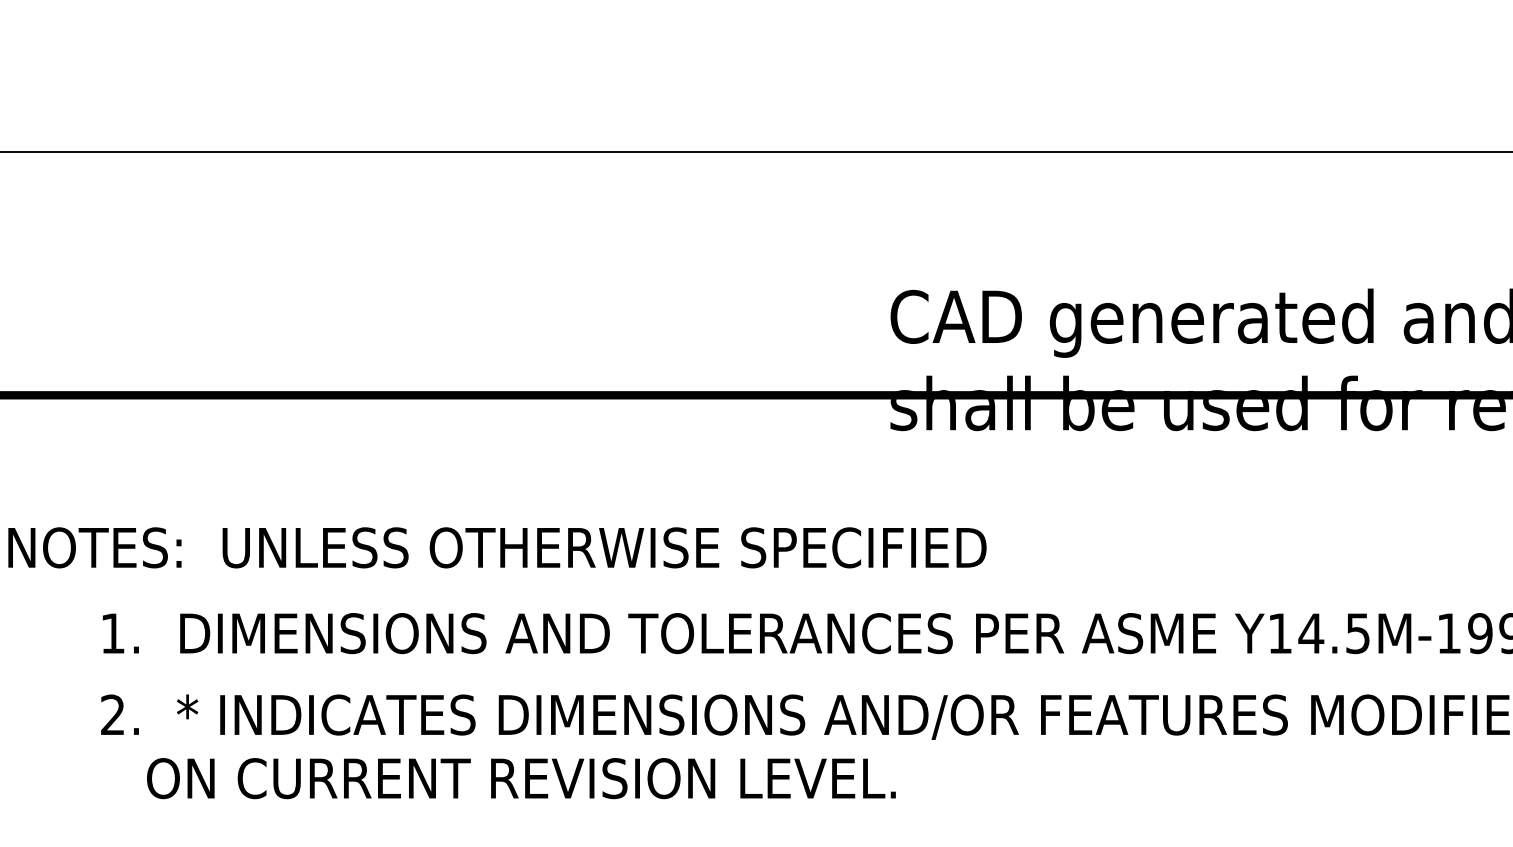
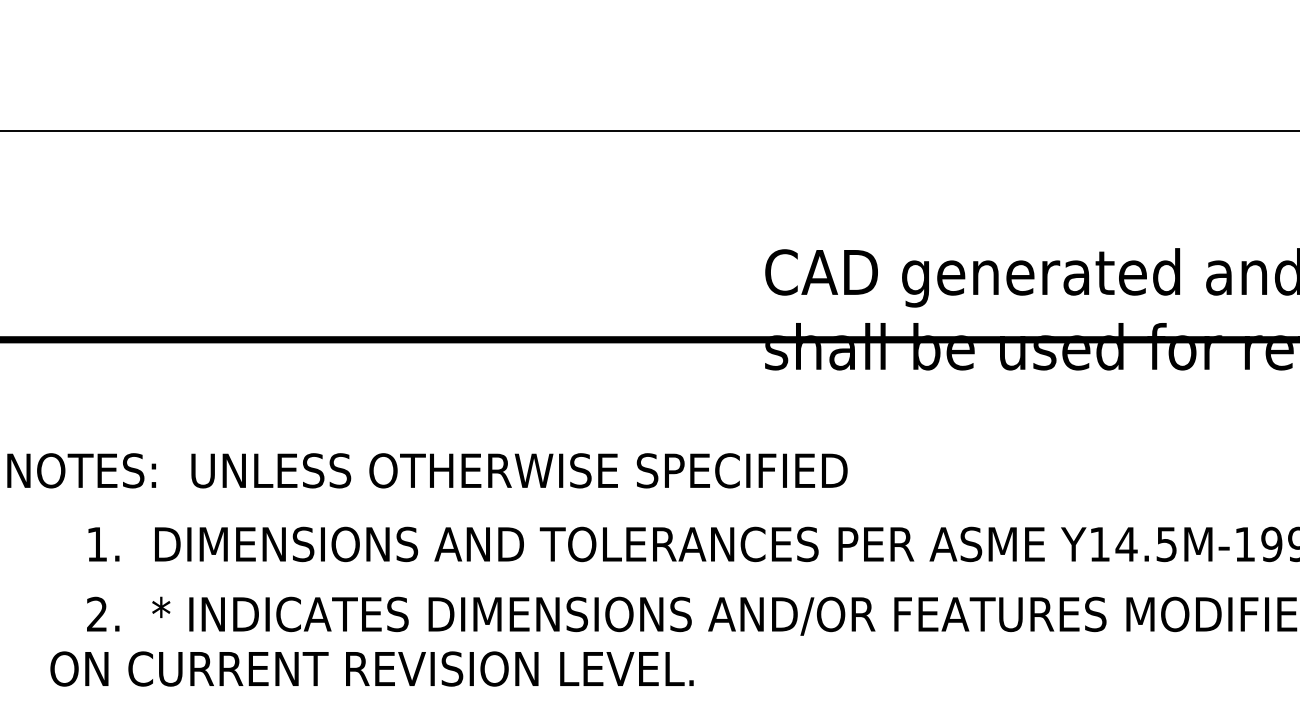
text: (520, 777) -> (371, 668), moved

